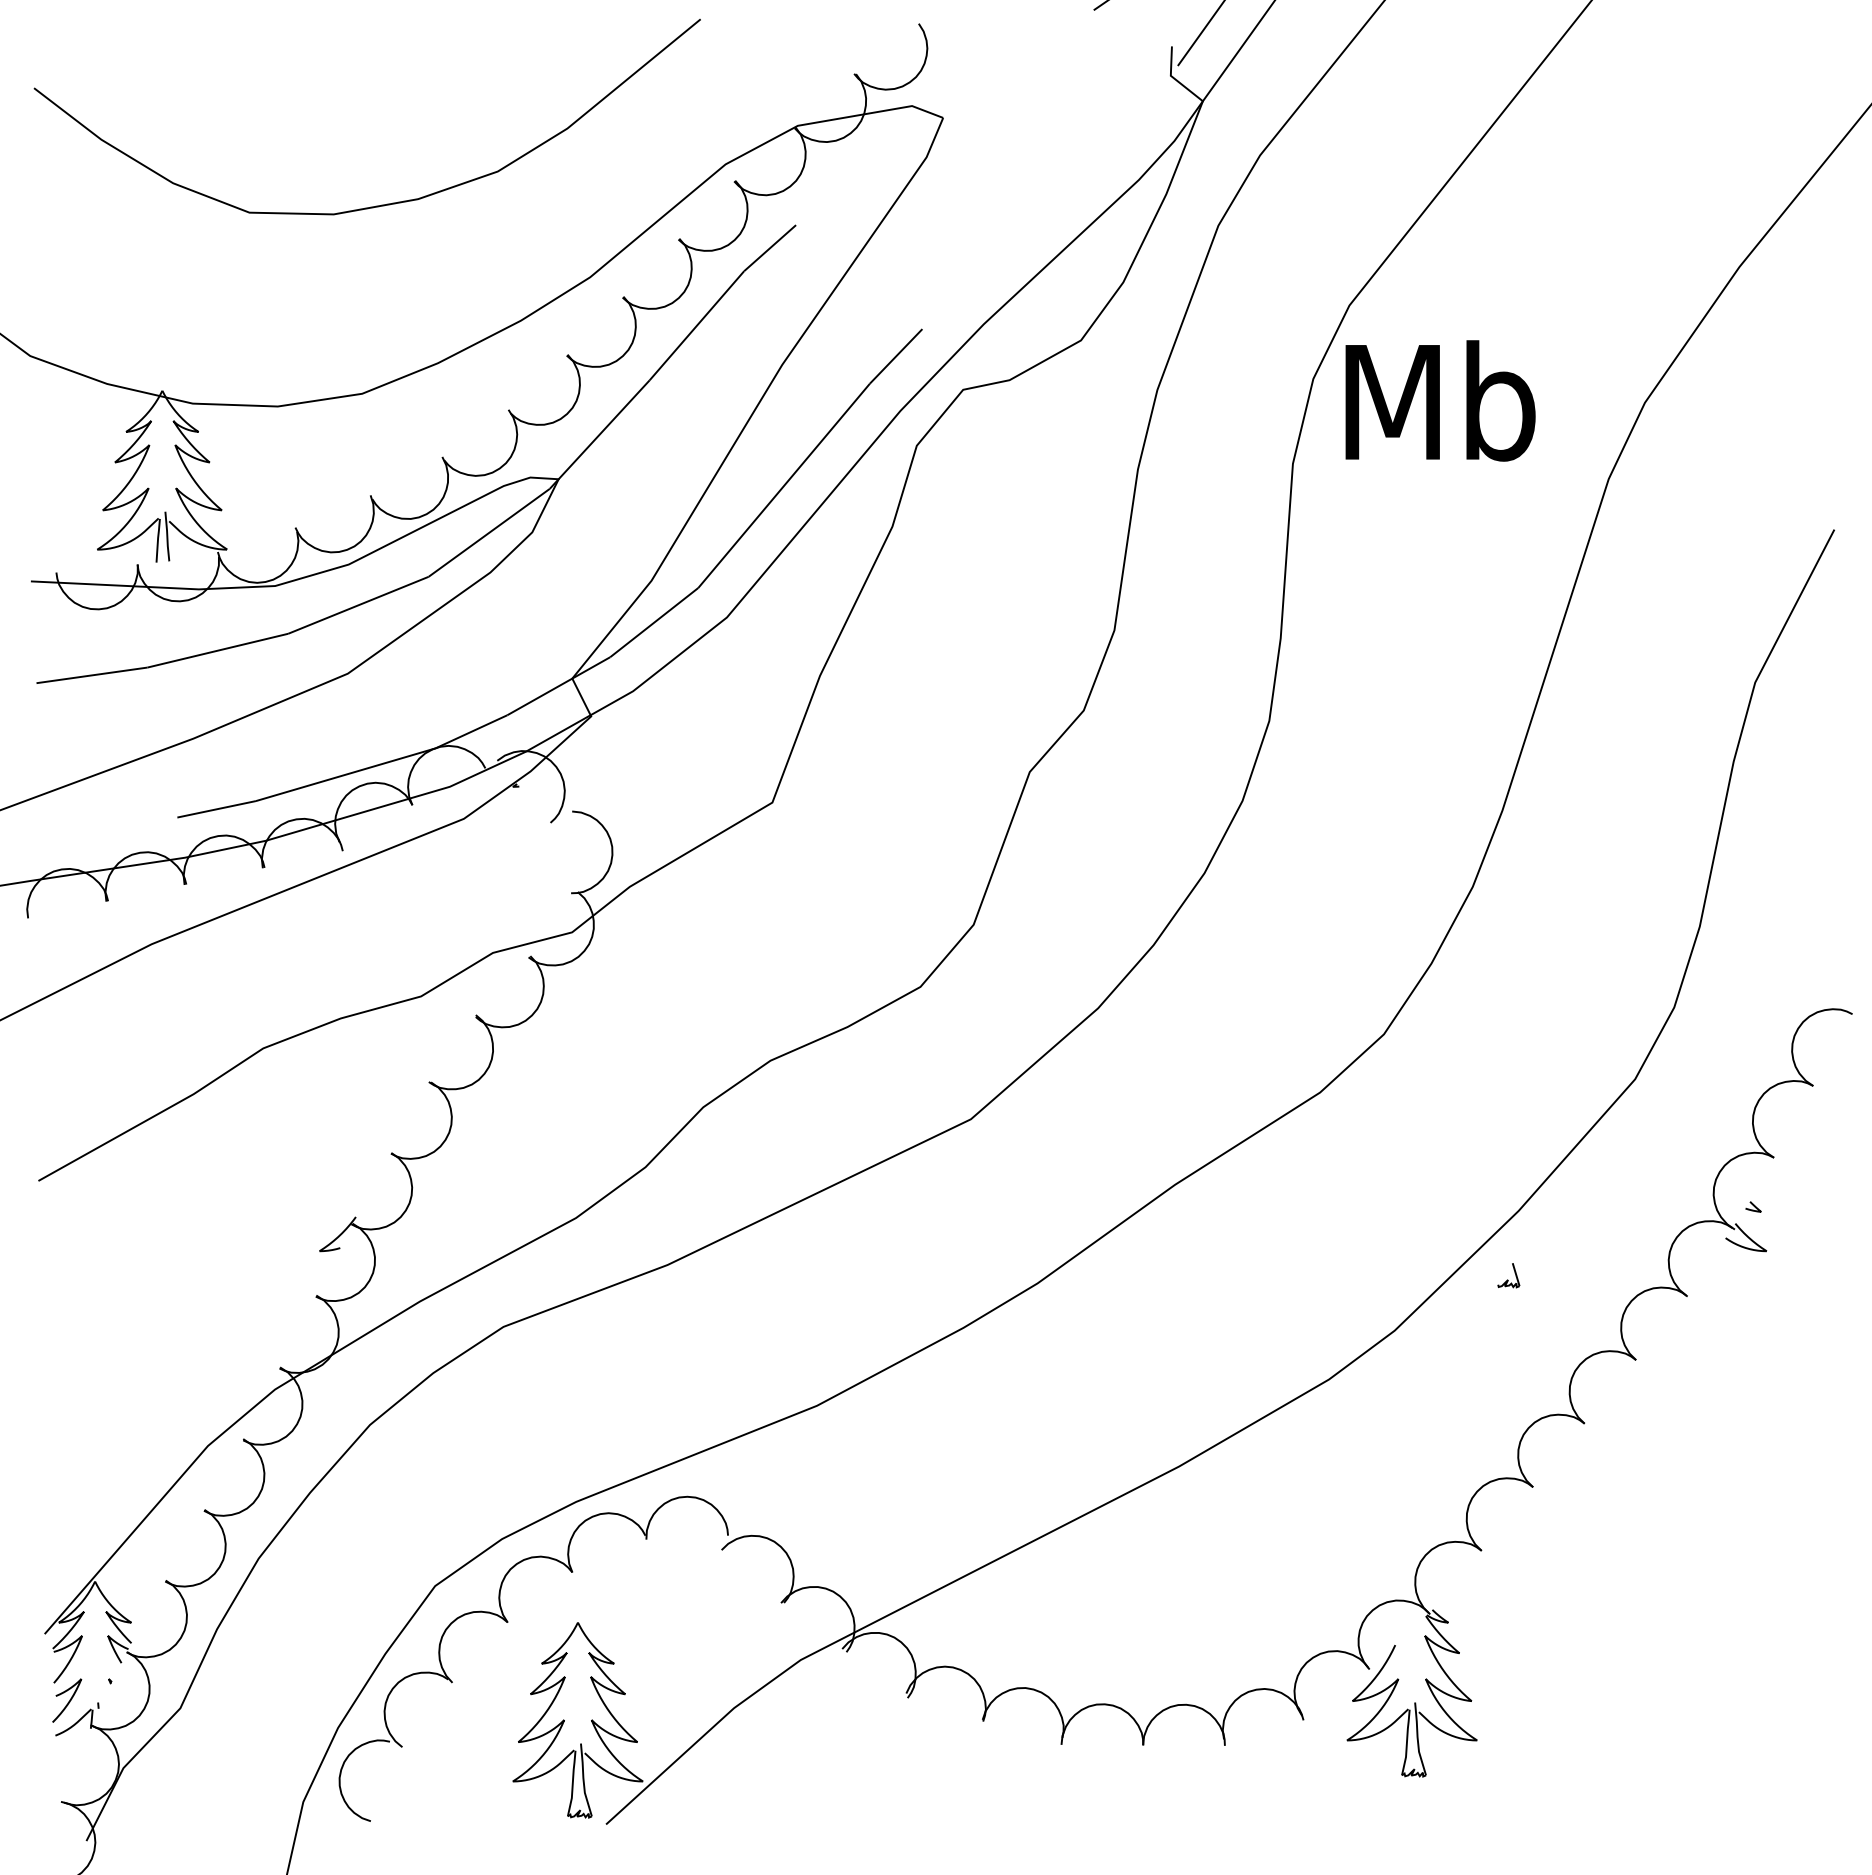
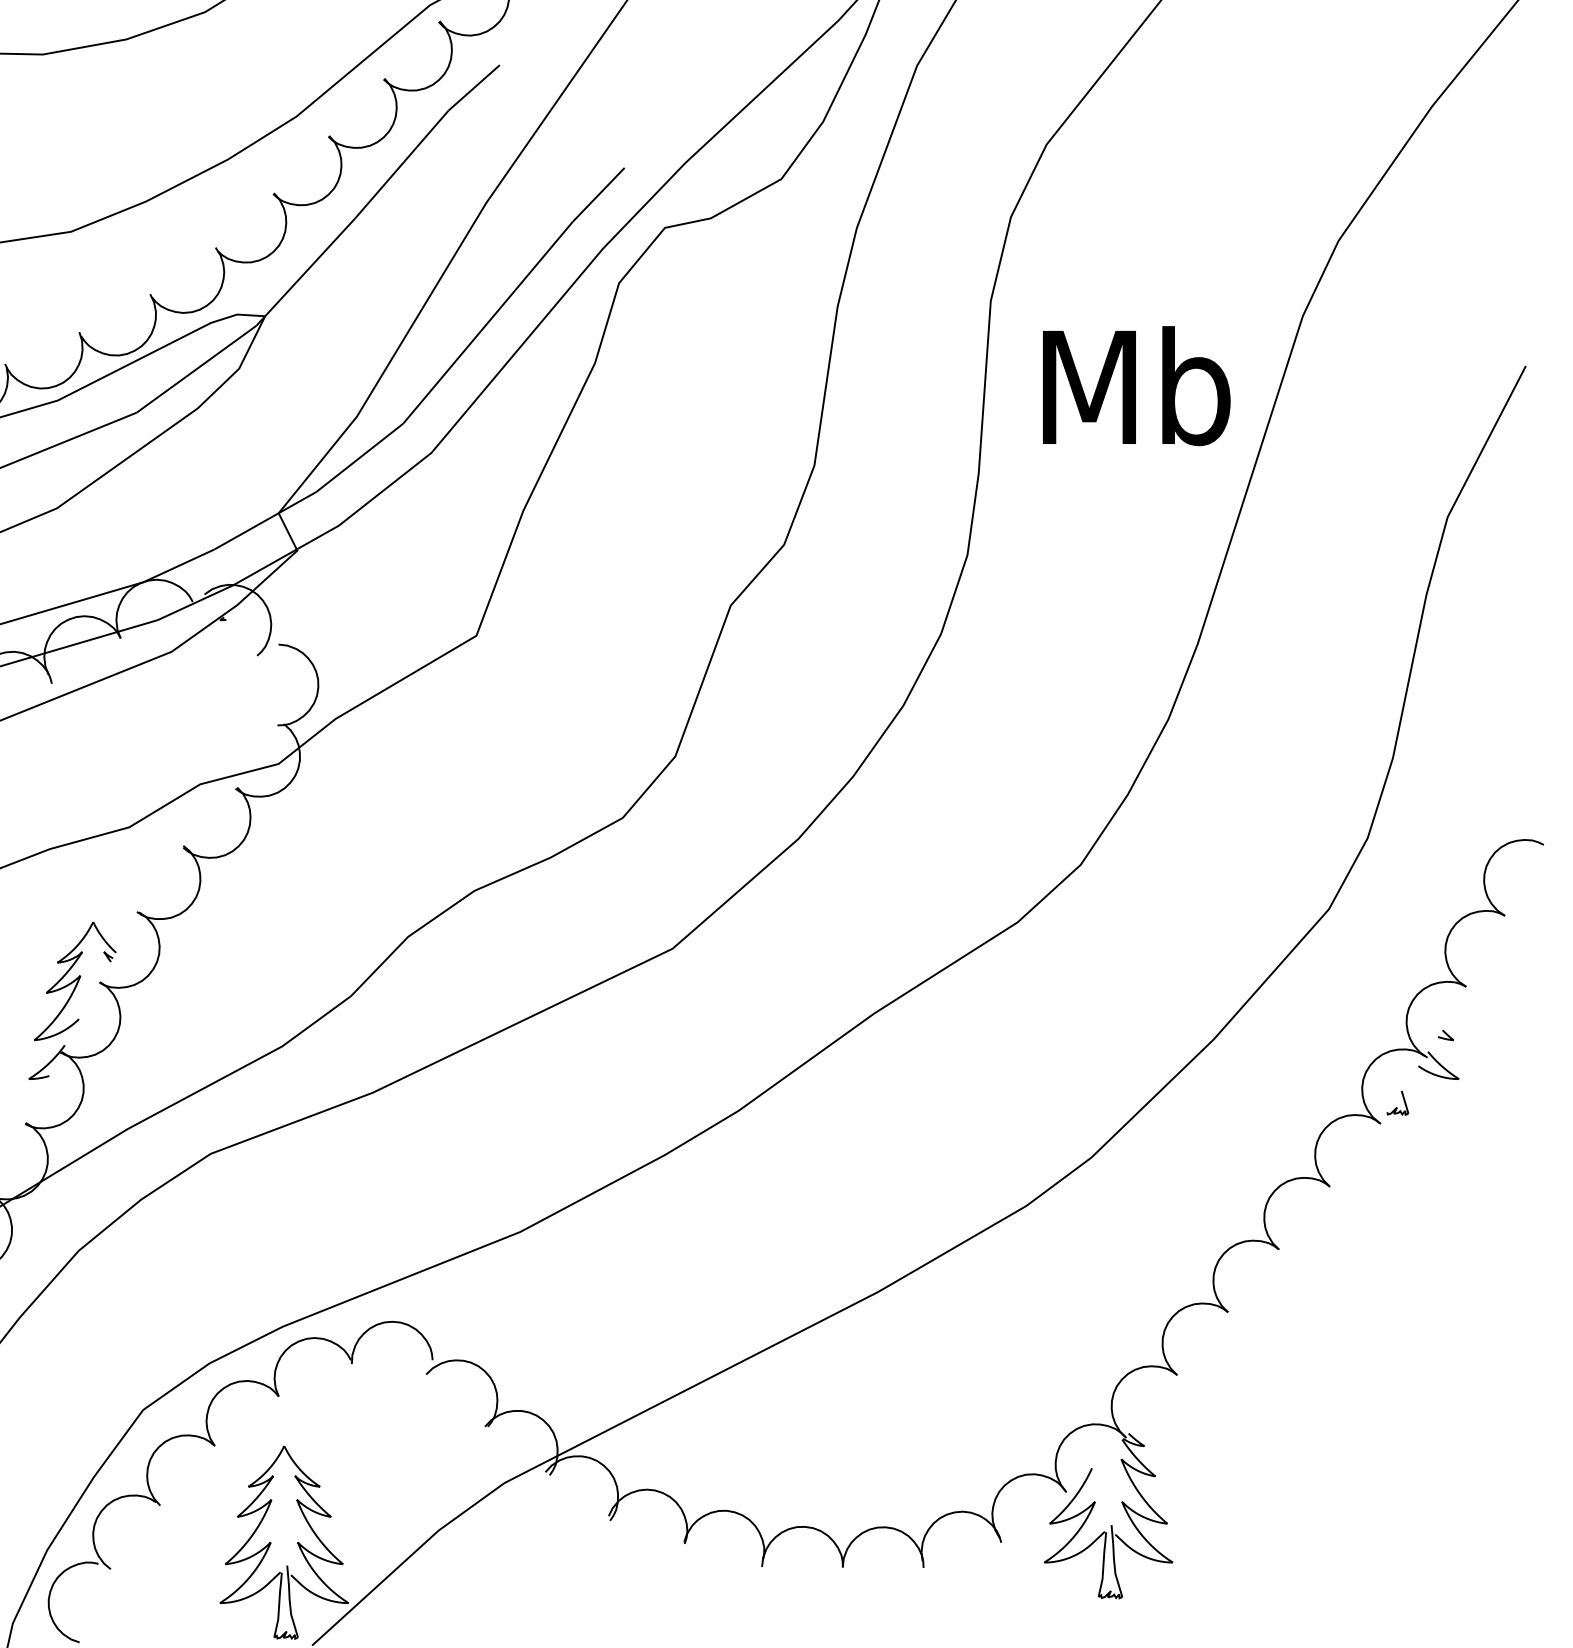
text: (1440, 400) -> (1136, 385), moved
part: (366, 1152) -> (75, 981), added
part: (1508, 1275) -> (1397, 1103), moved

